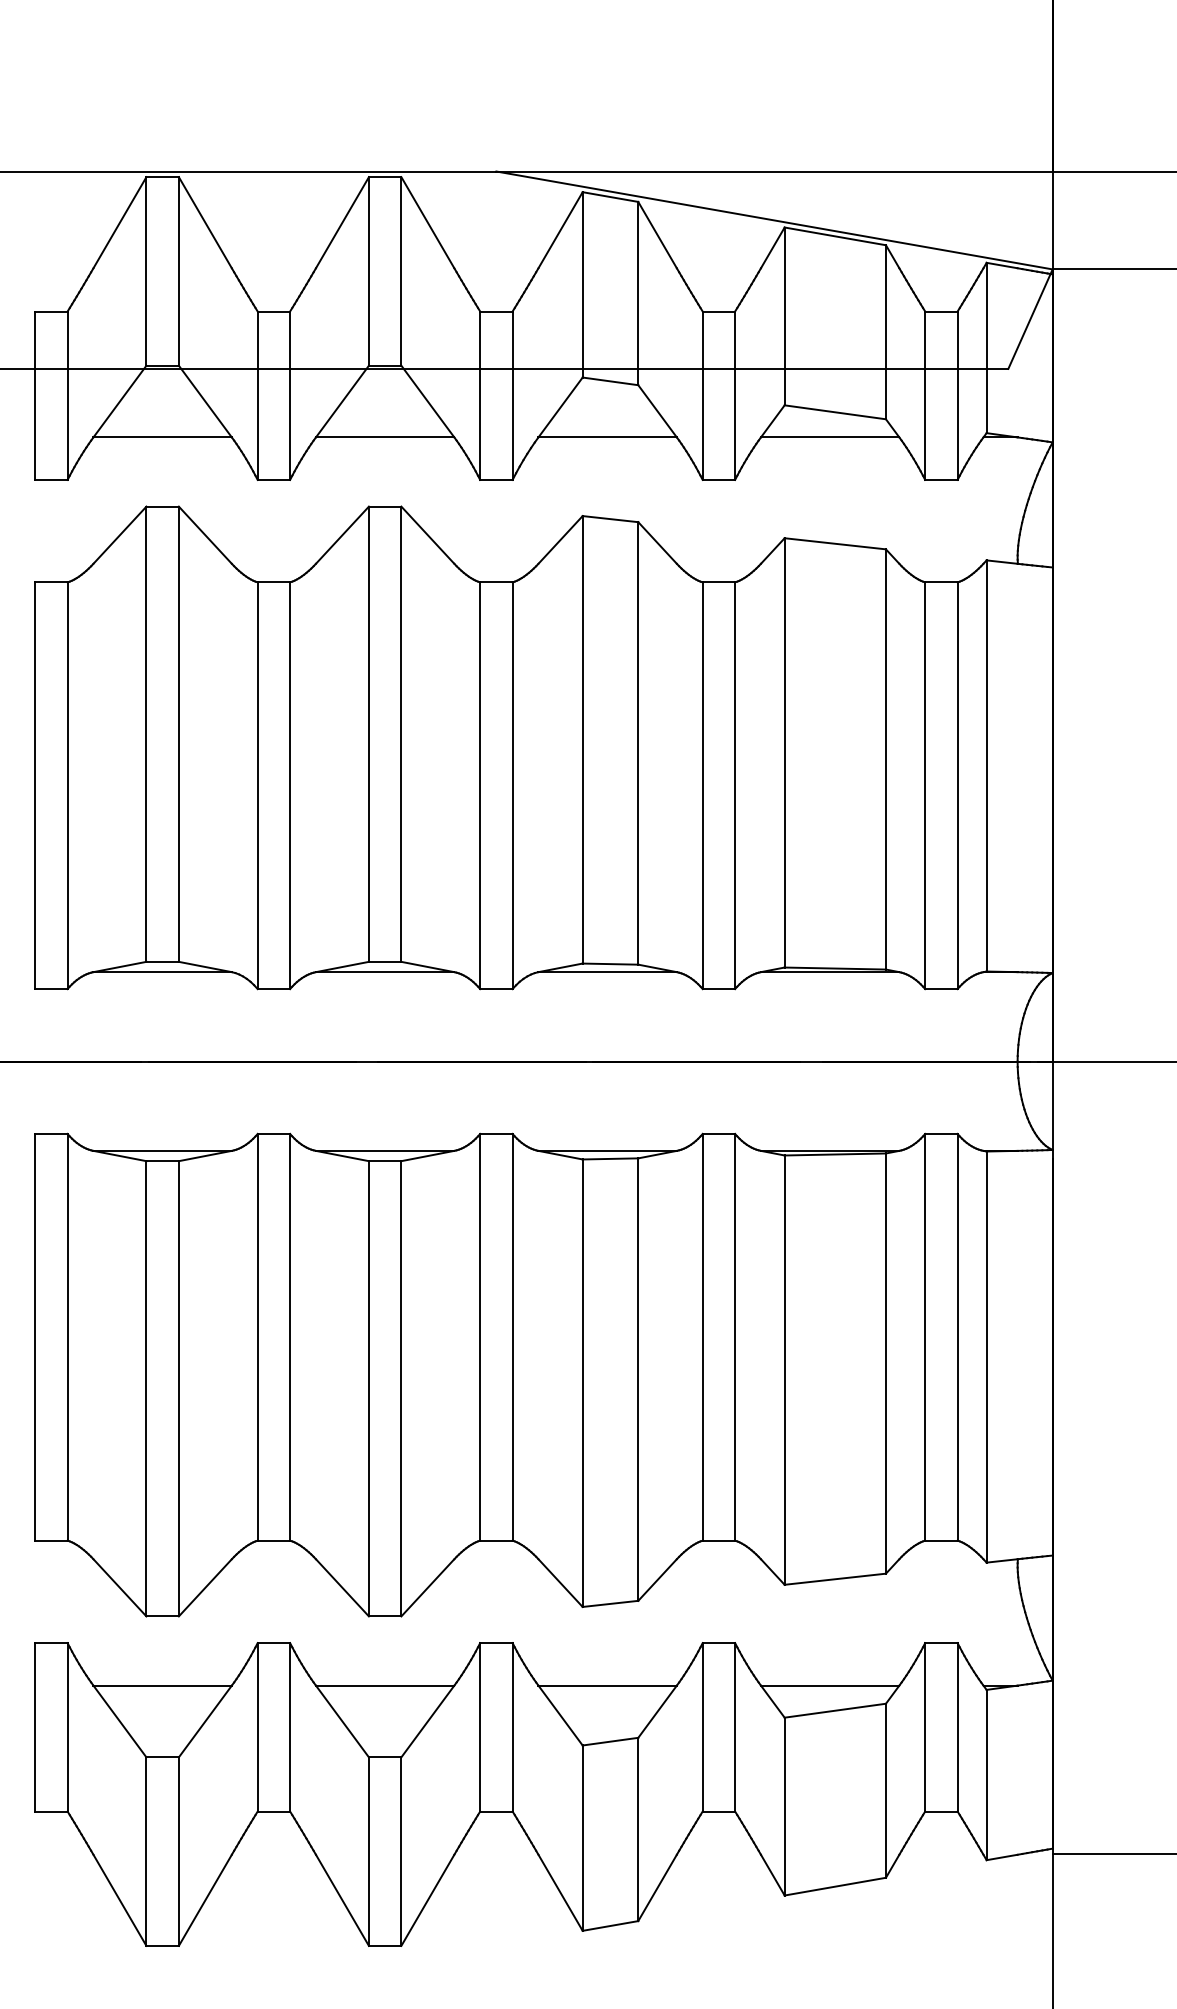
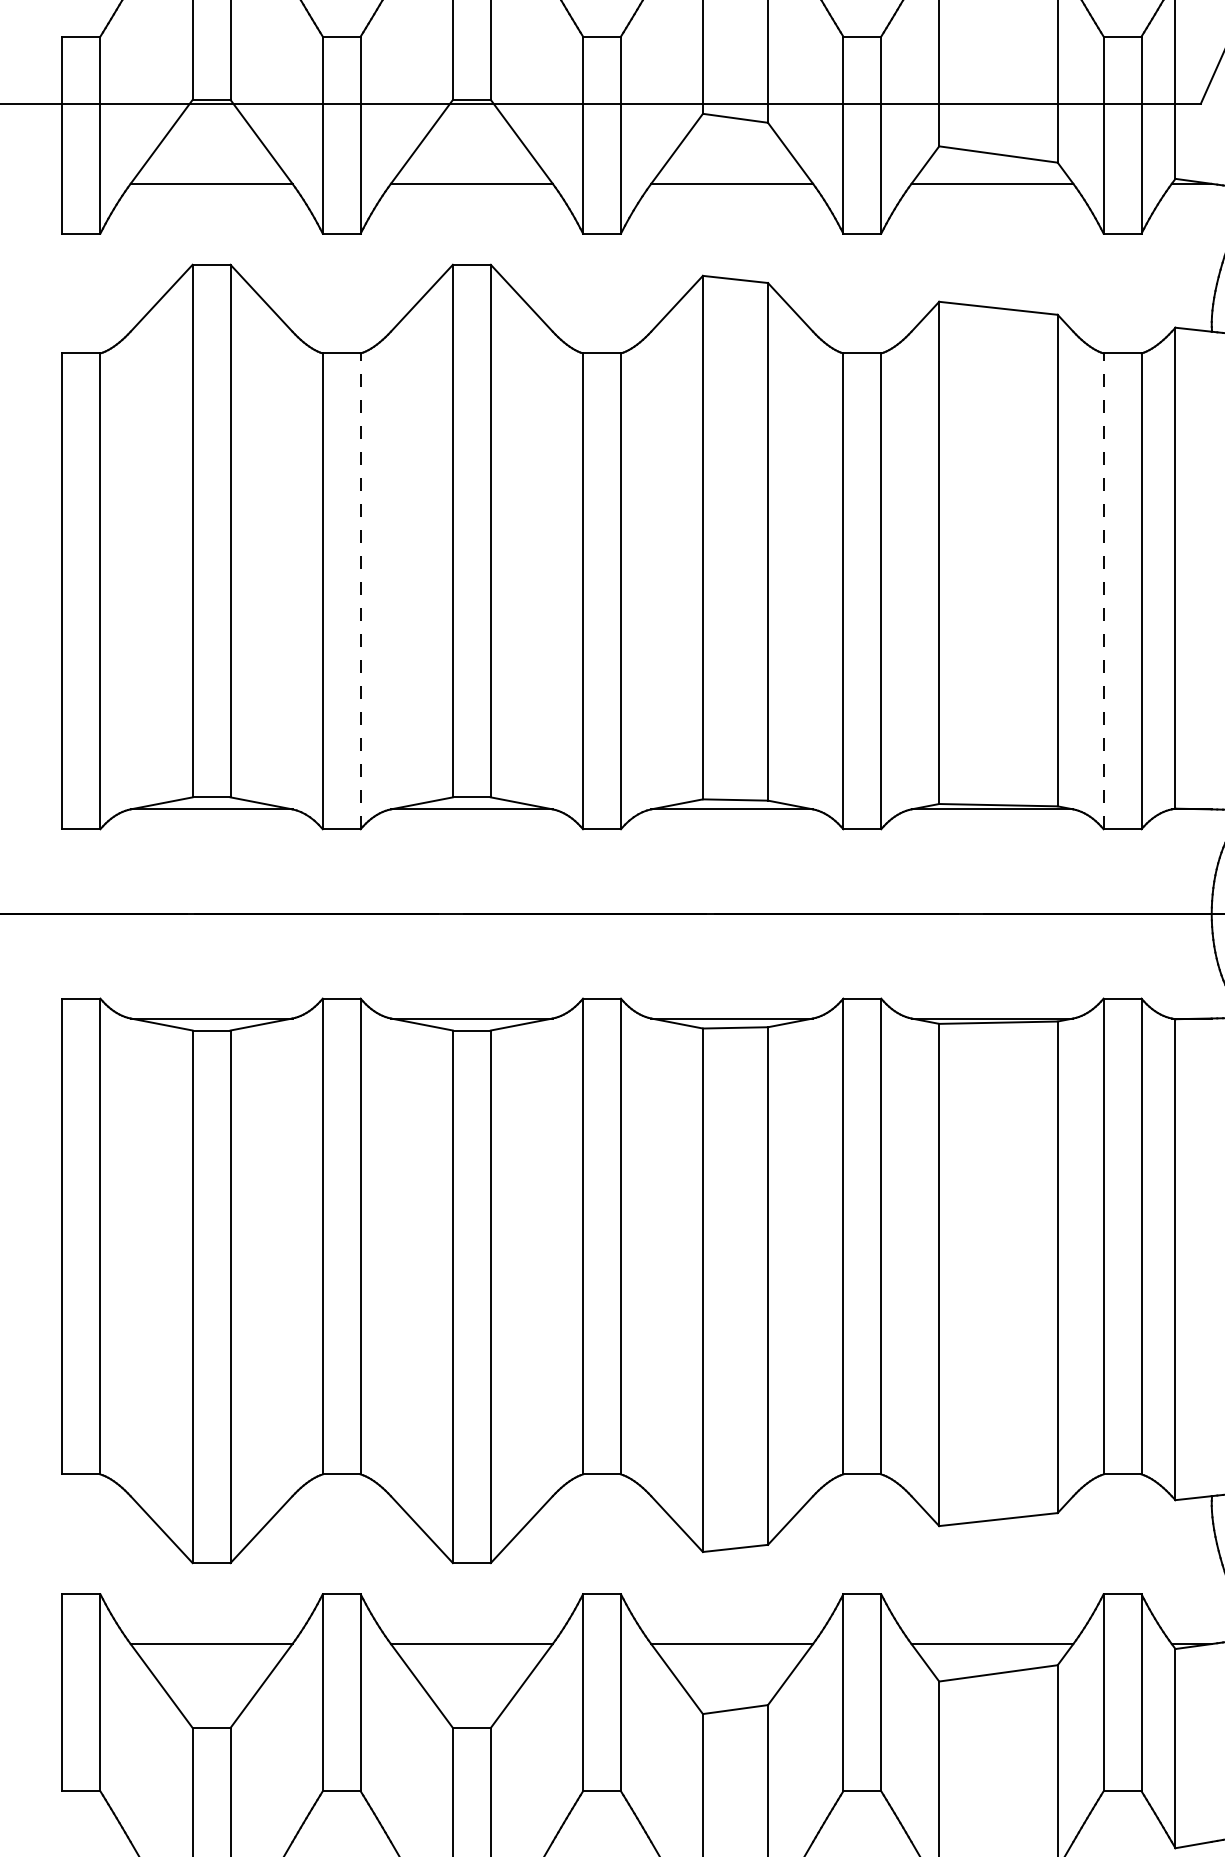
line: (290, 785) -> (361, 591), solid -> dashed
line: (925, 785) -> (1103, 591), solid -> dashed

